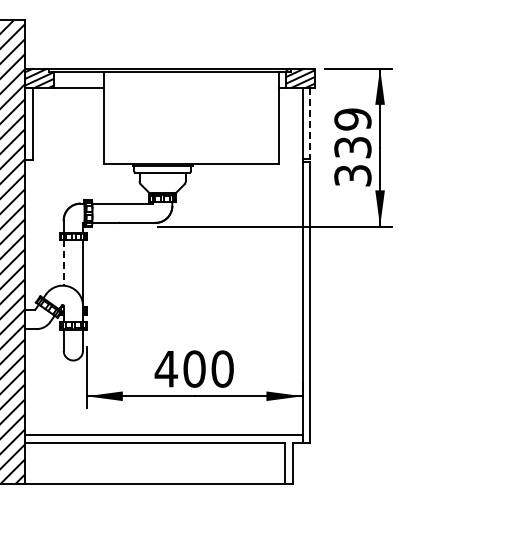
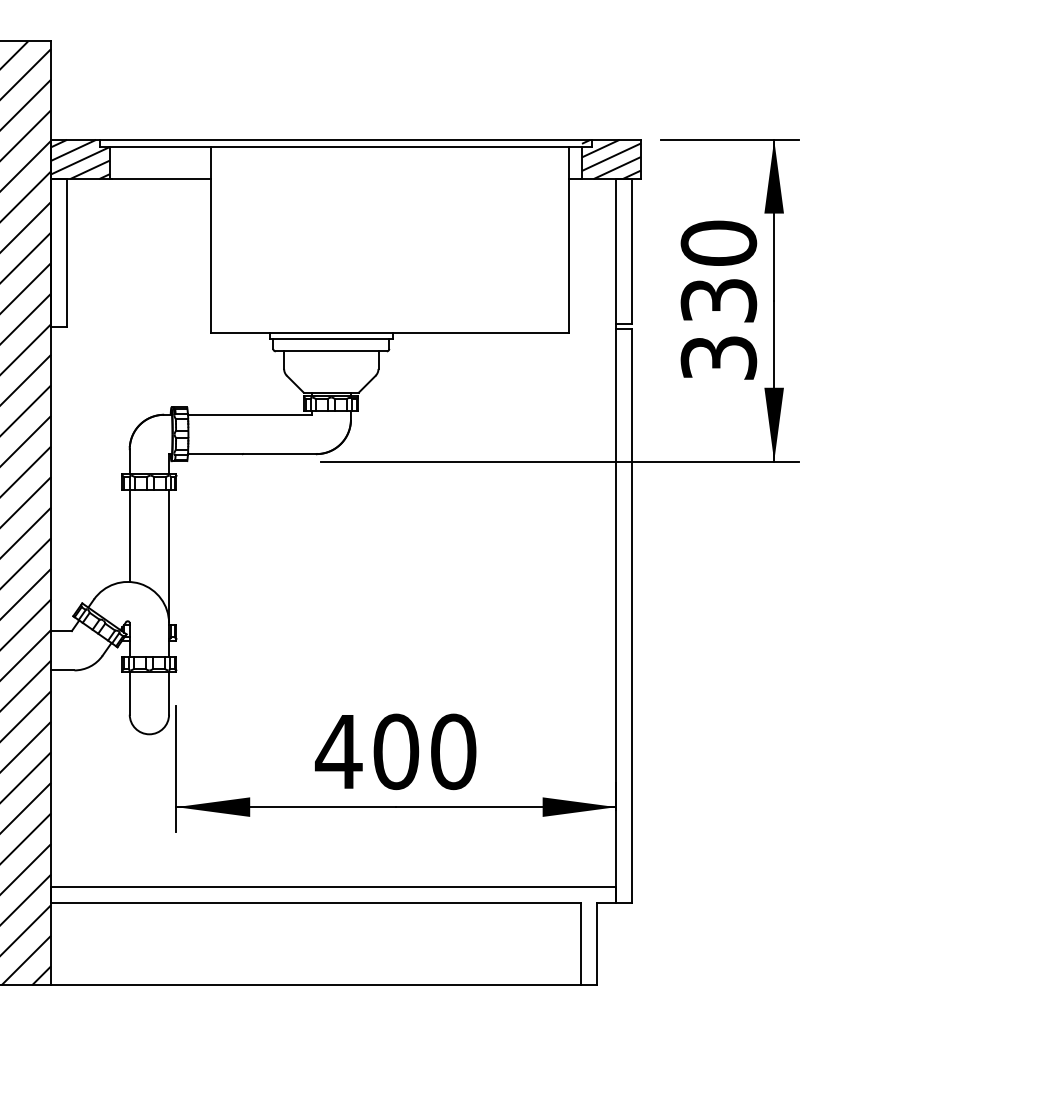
text: (352, 119) -> (717, 243), 339 -> 330
line: (310, 123) -> (632, 251), dashed -> solid
line: (63, 263) -> (129, 536), dashed -> solid

